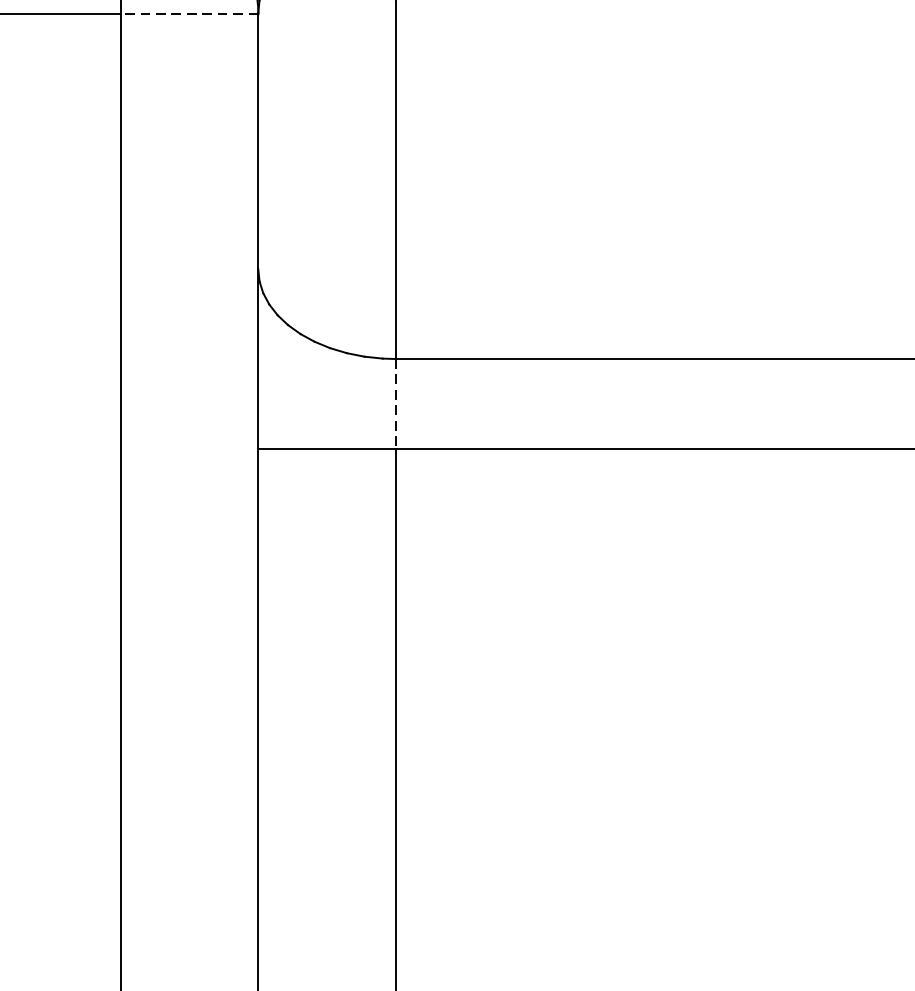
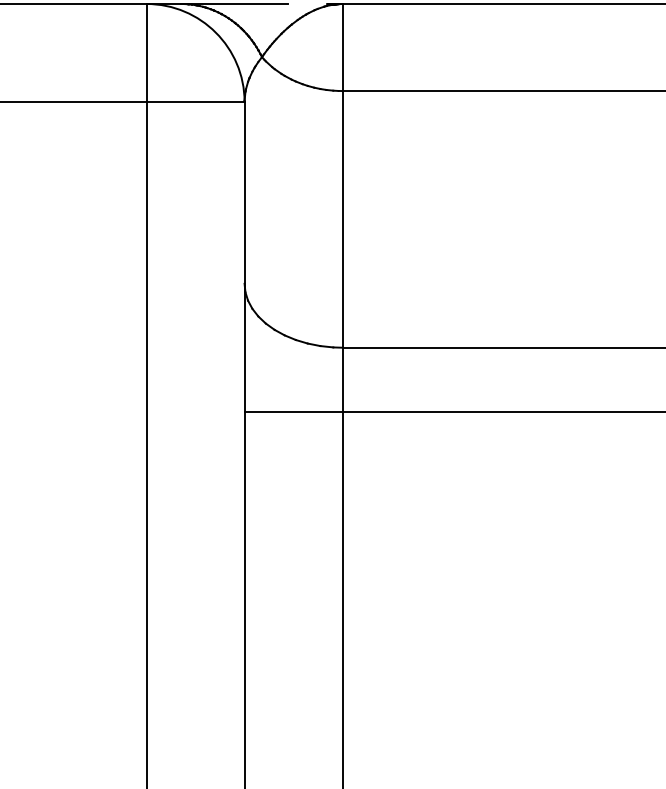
line: (189, 13) -> (195, 101), dashed -> solid
line: (395, 403) -> (342, 379), dashed -> solid

